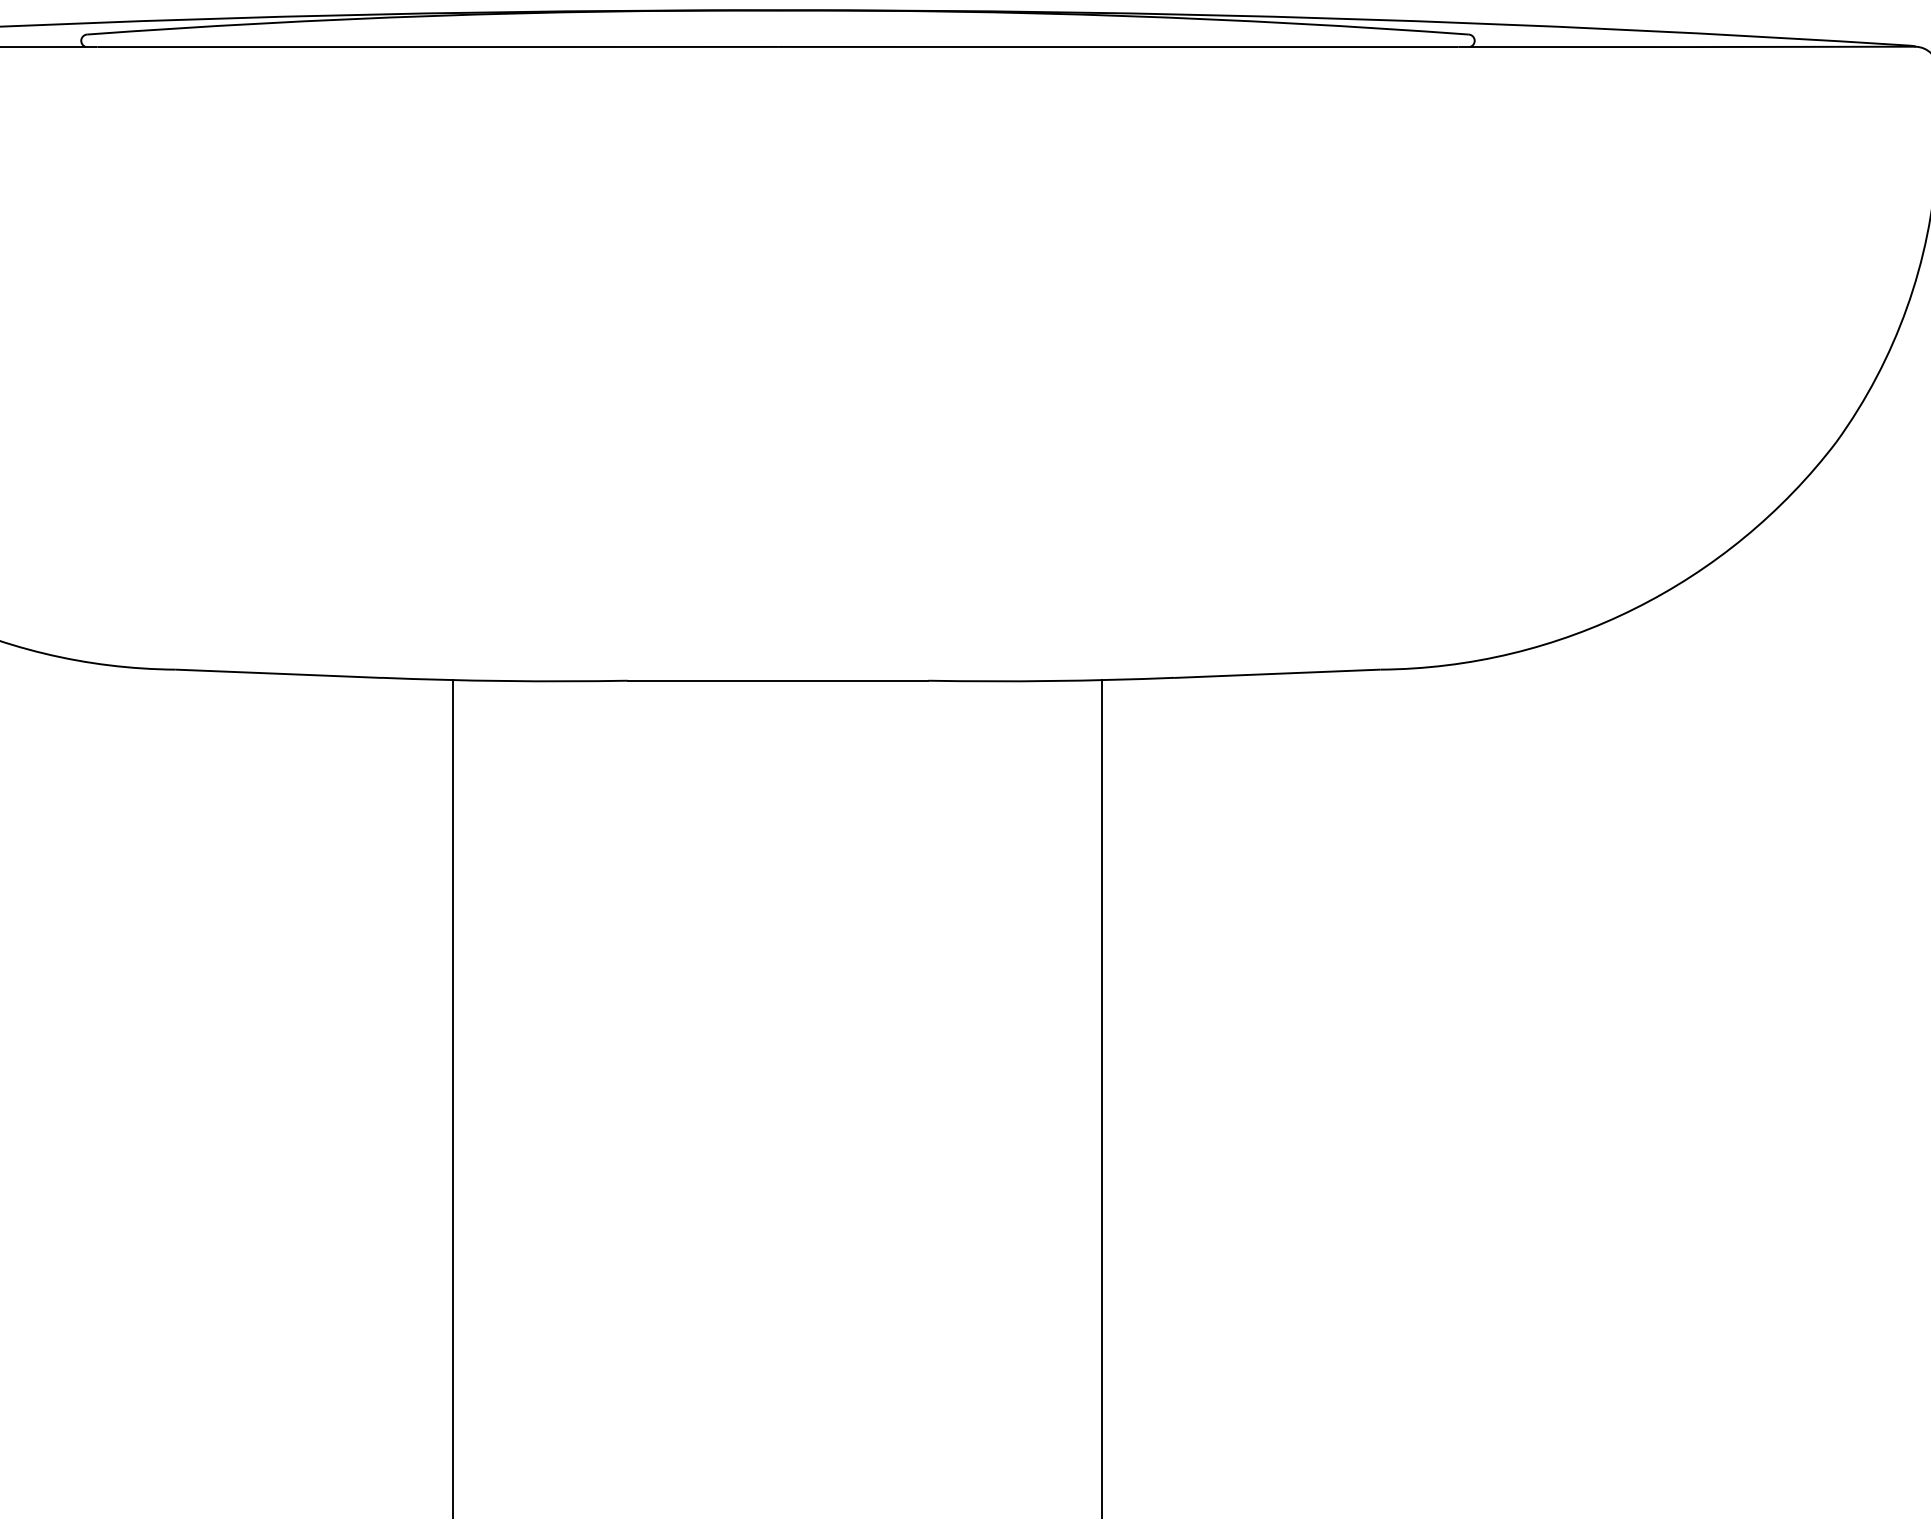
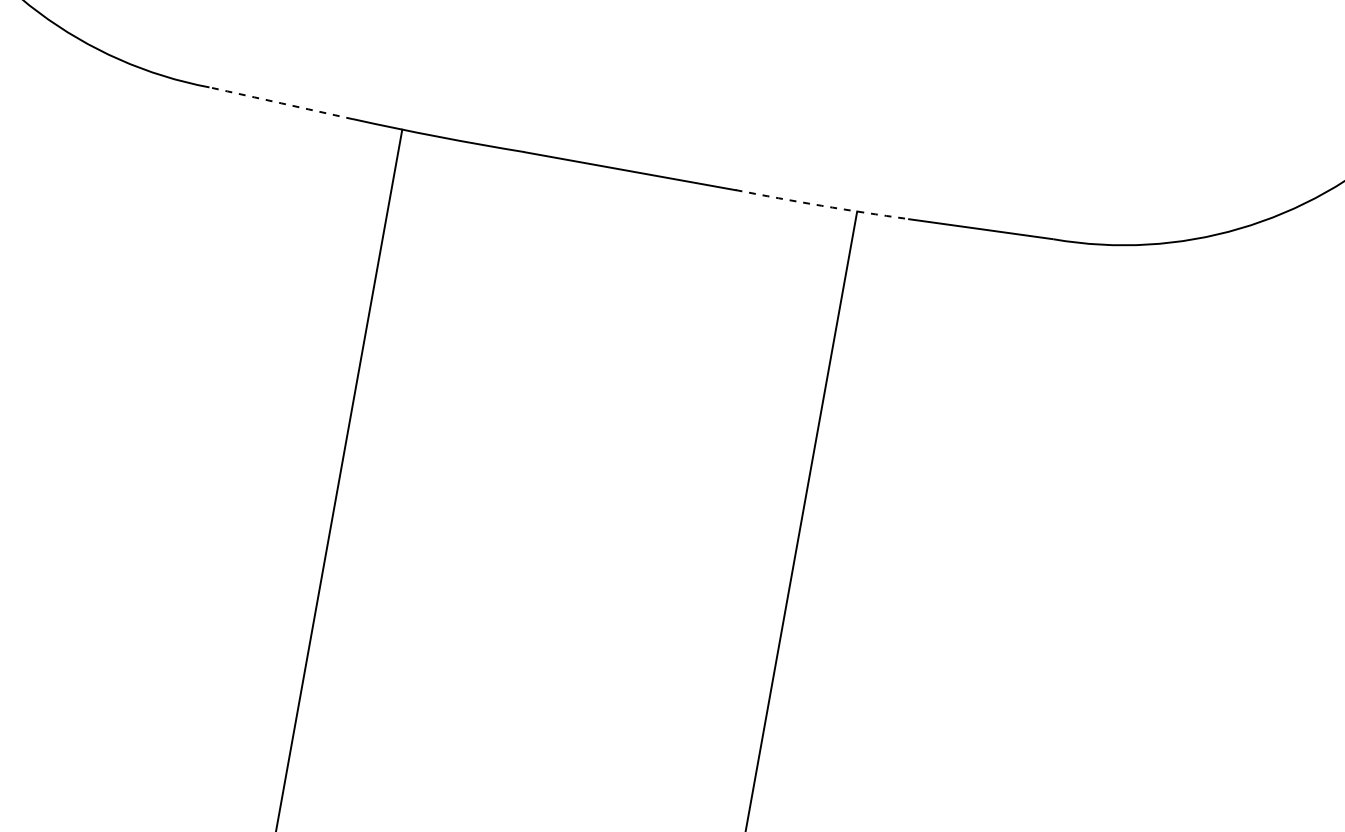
arc: (278, 673) -> (281, 103), solid -> dashed
arc: (1051, 681) -> (821, 206), solid -> dashed

